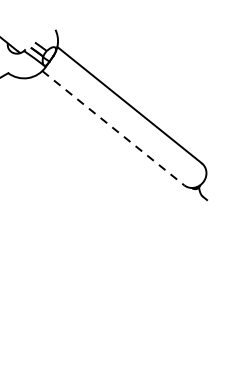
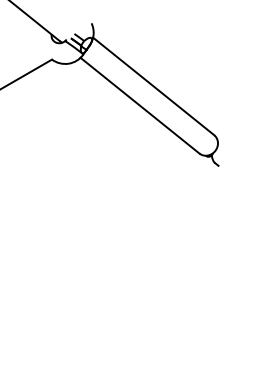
line: (113, 129) -> (140, 106), dashed -> solid

